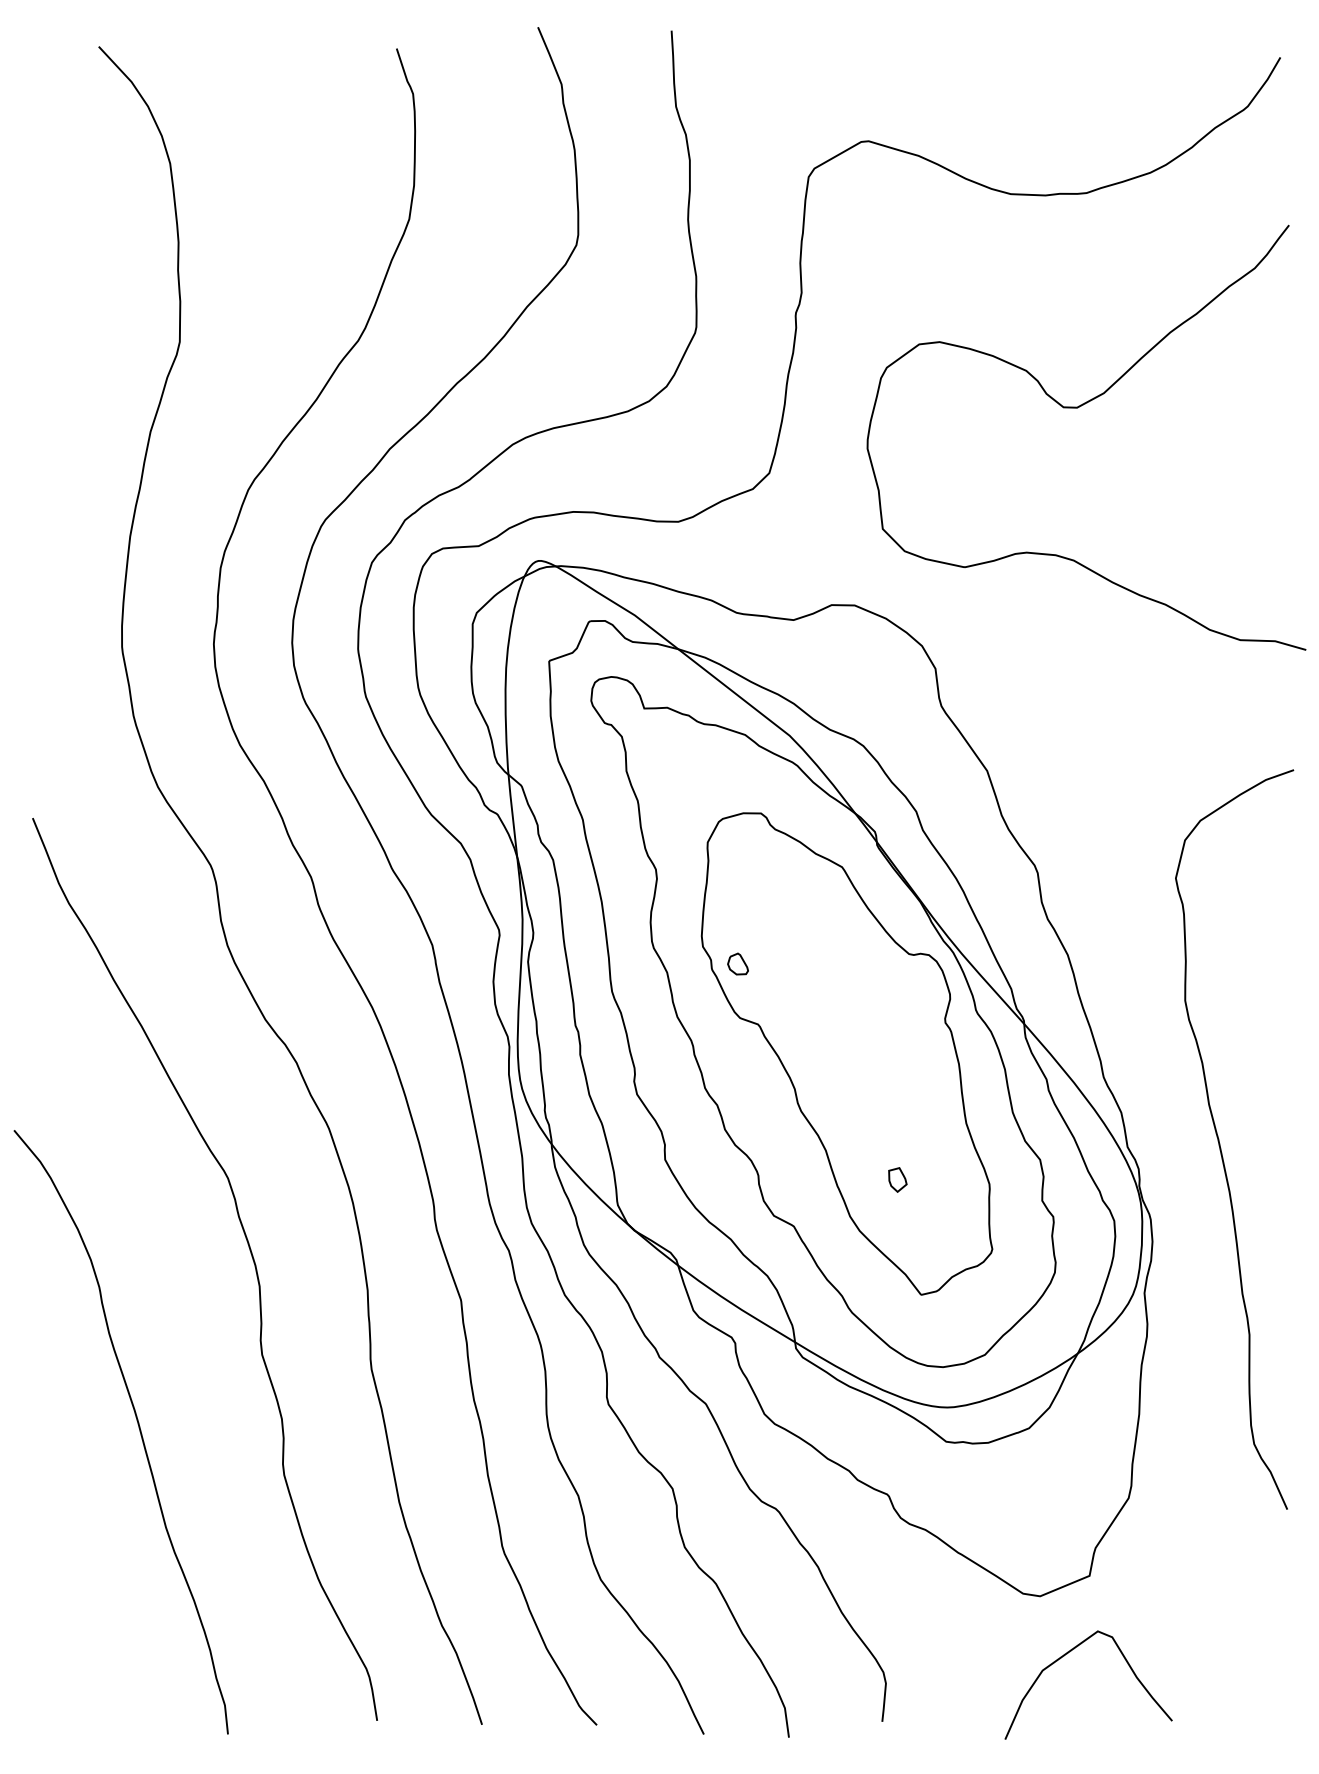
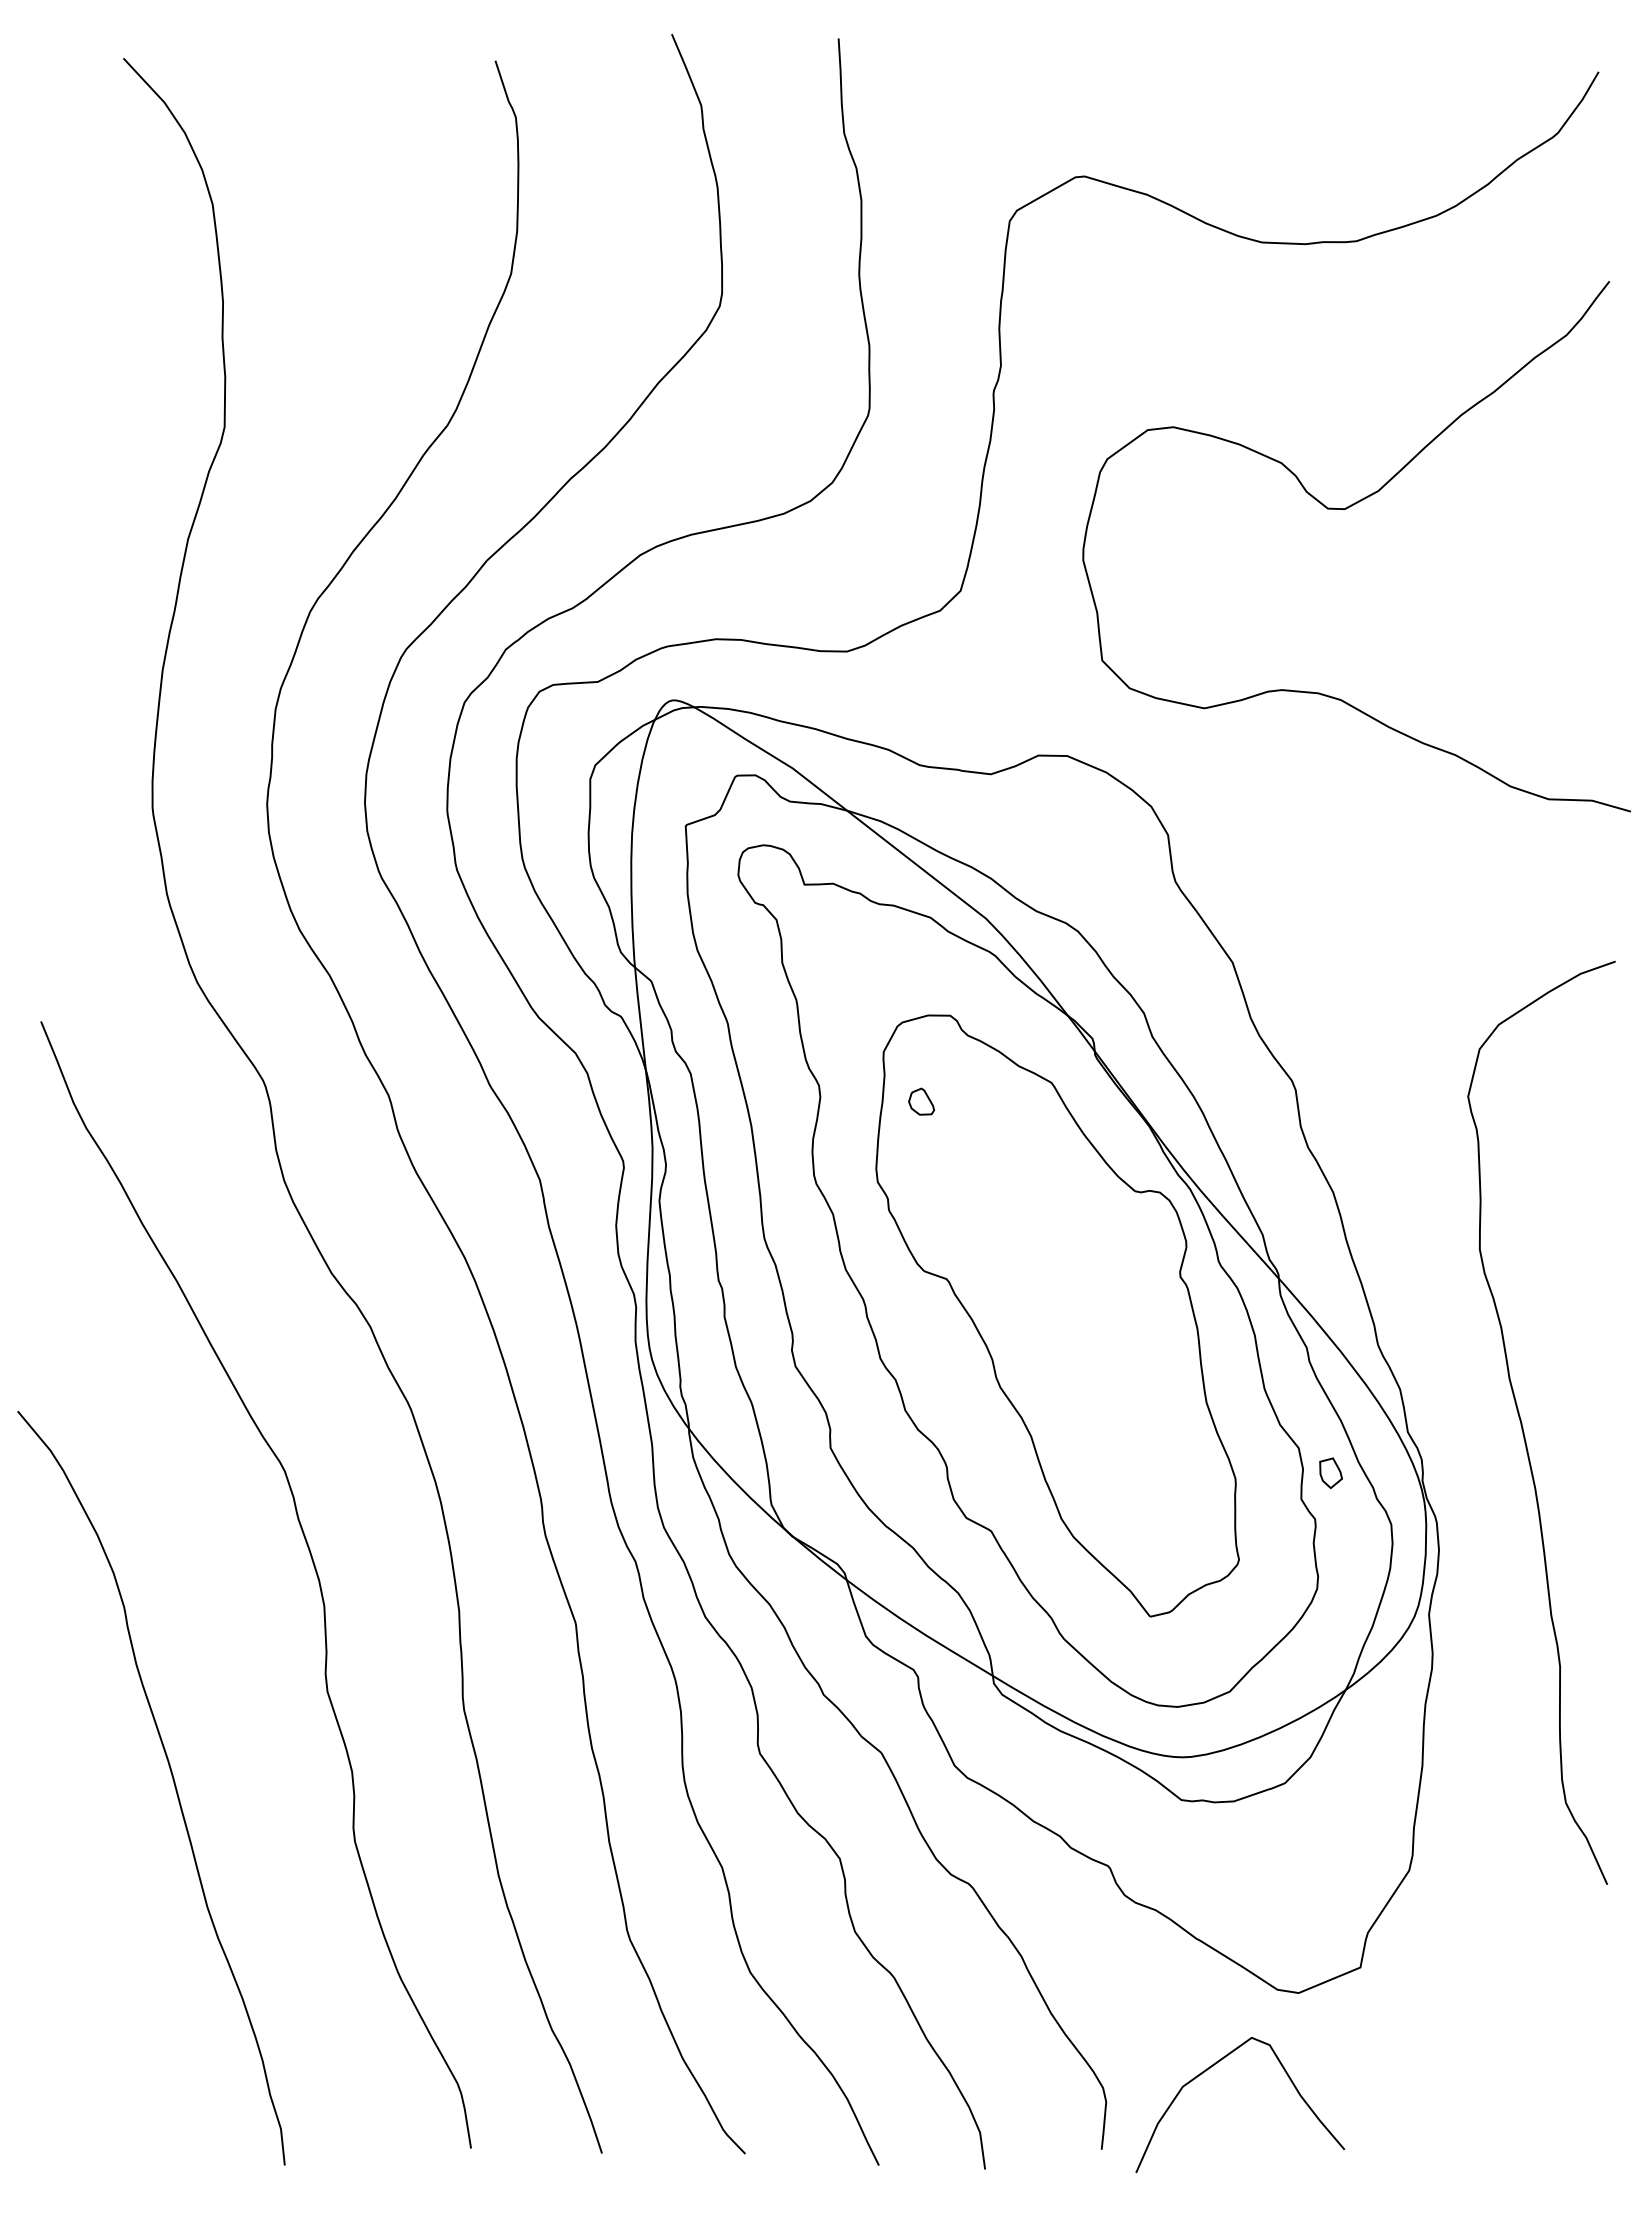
part: (737, 963) -> (921, 1101), moved
part: (897, 1180) -> (1330, 1473), moved
curve: (1067, 1654) -> (1213, 2066), moved

